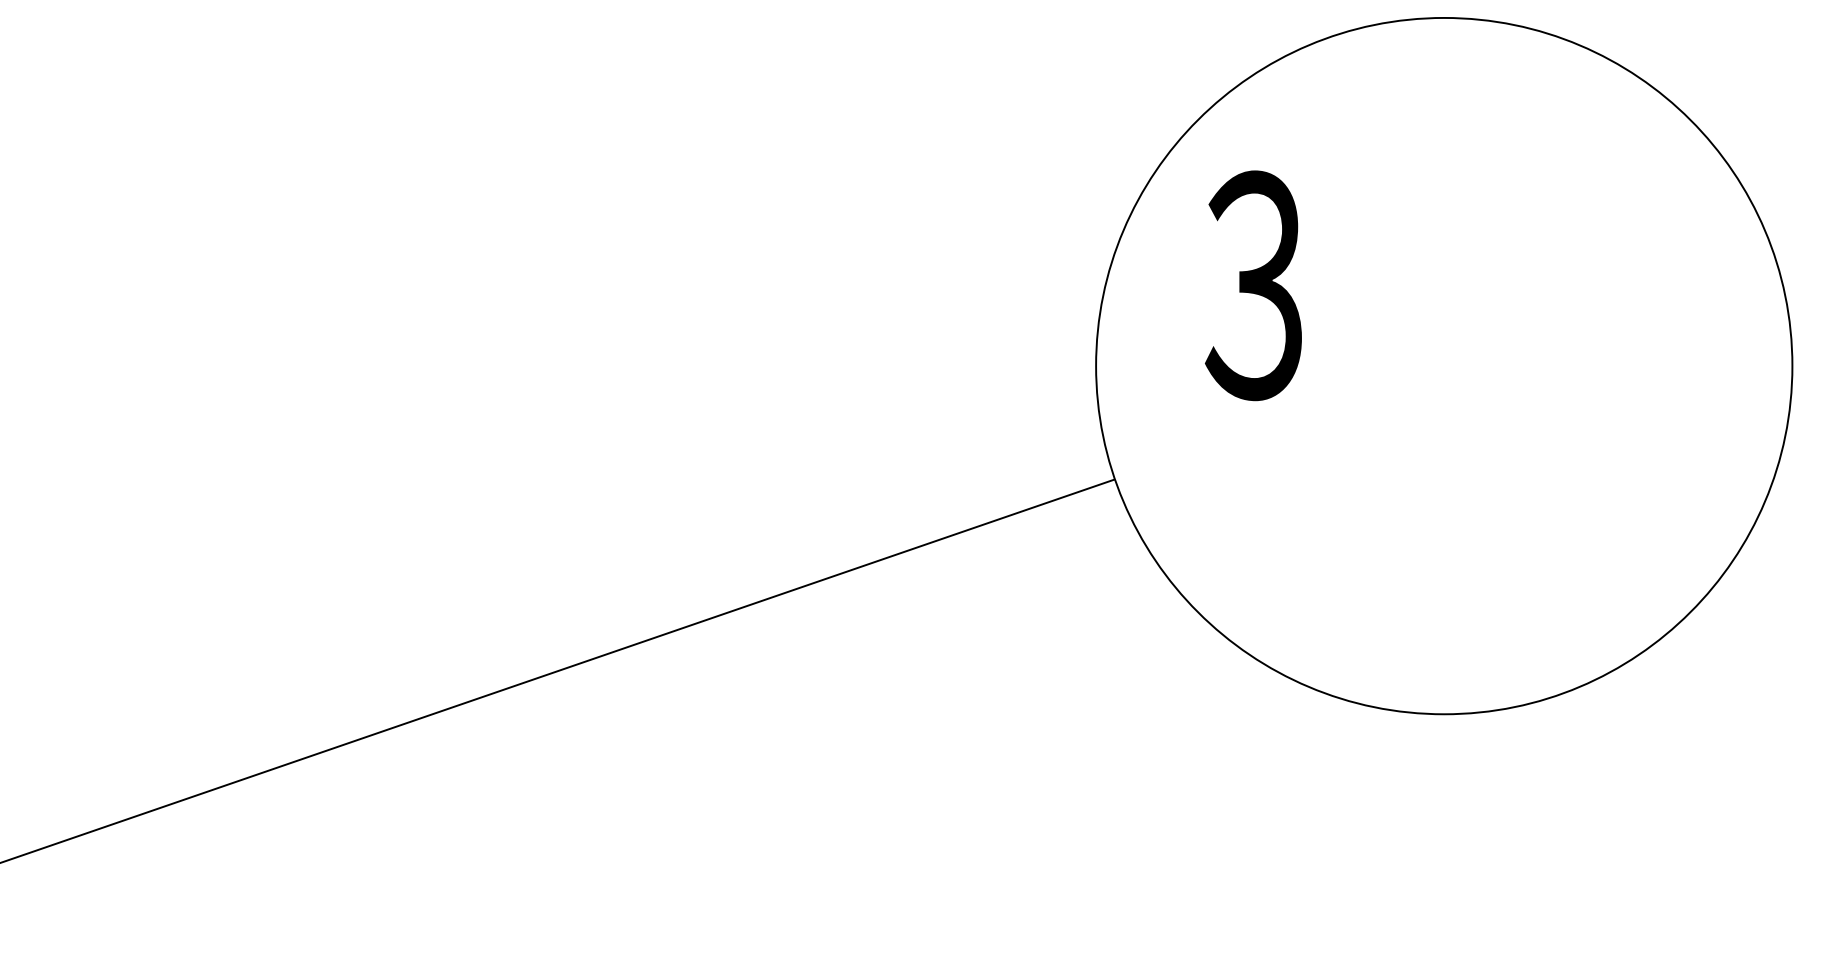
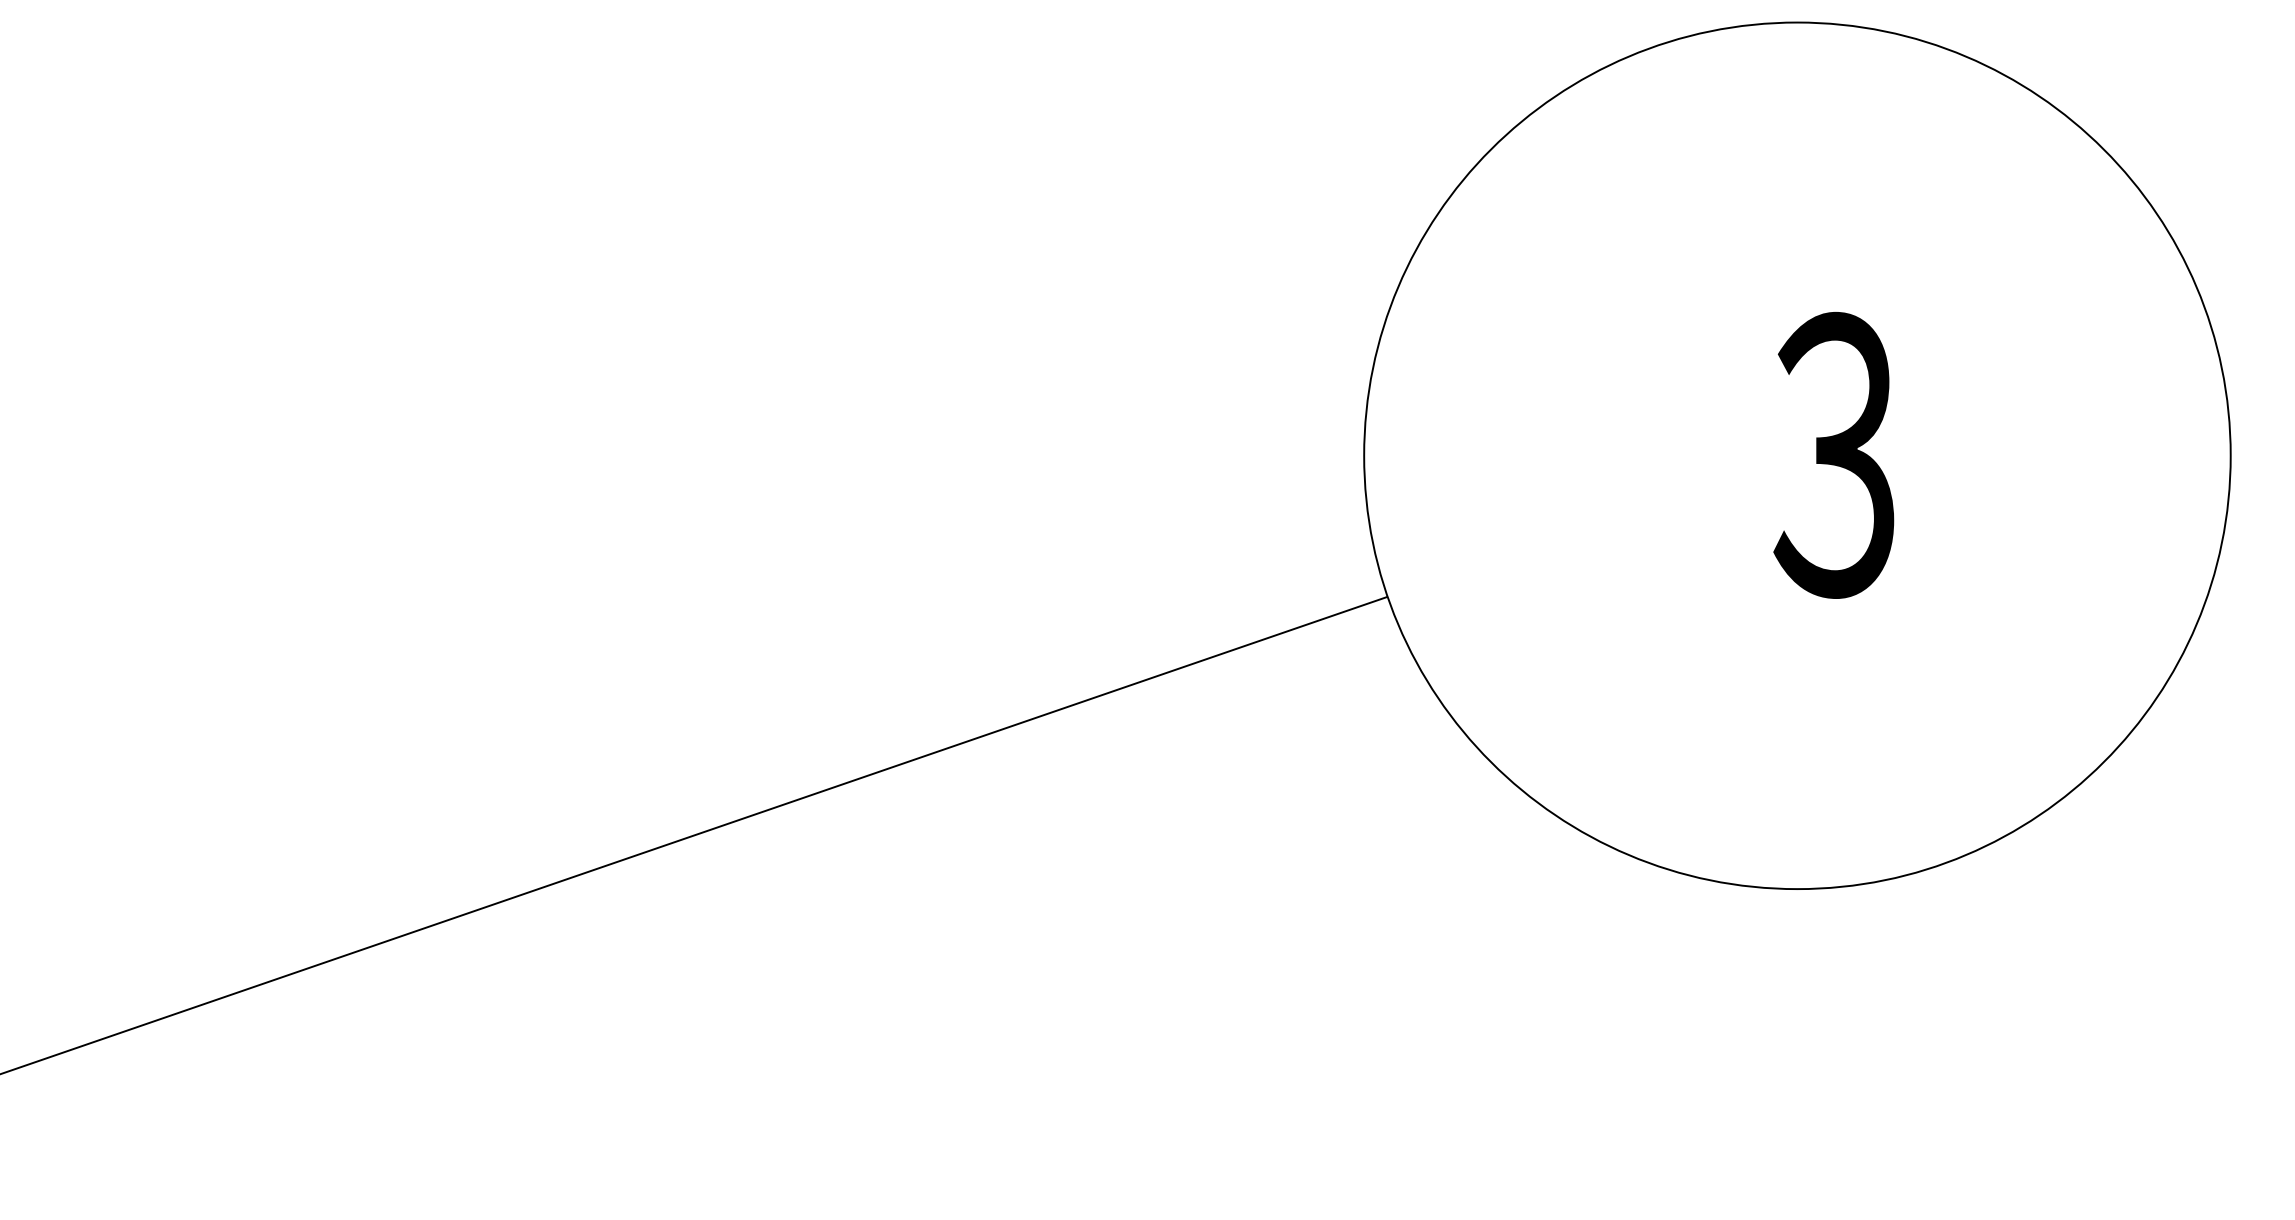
text: (1253, 285) -> (1833, 455), moved

